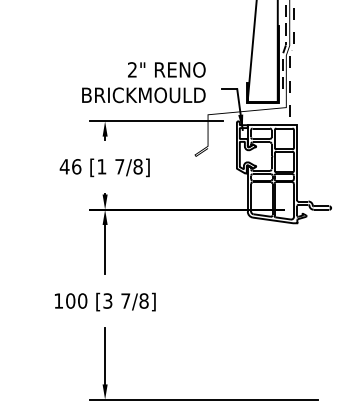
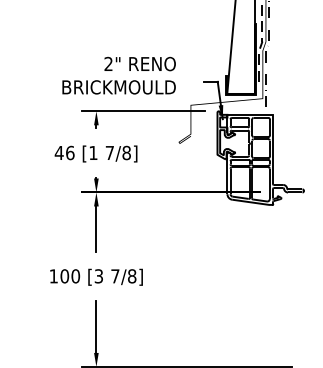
text: (143, 82) -> (118, 75), moved

